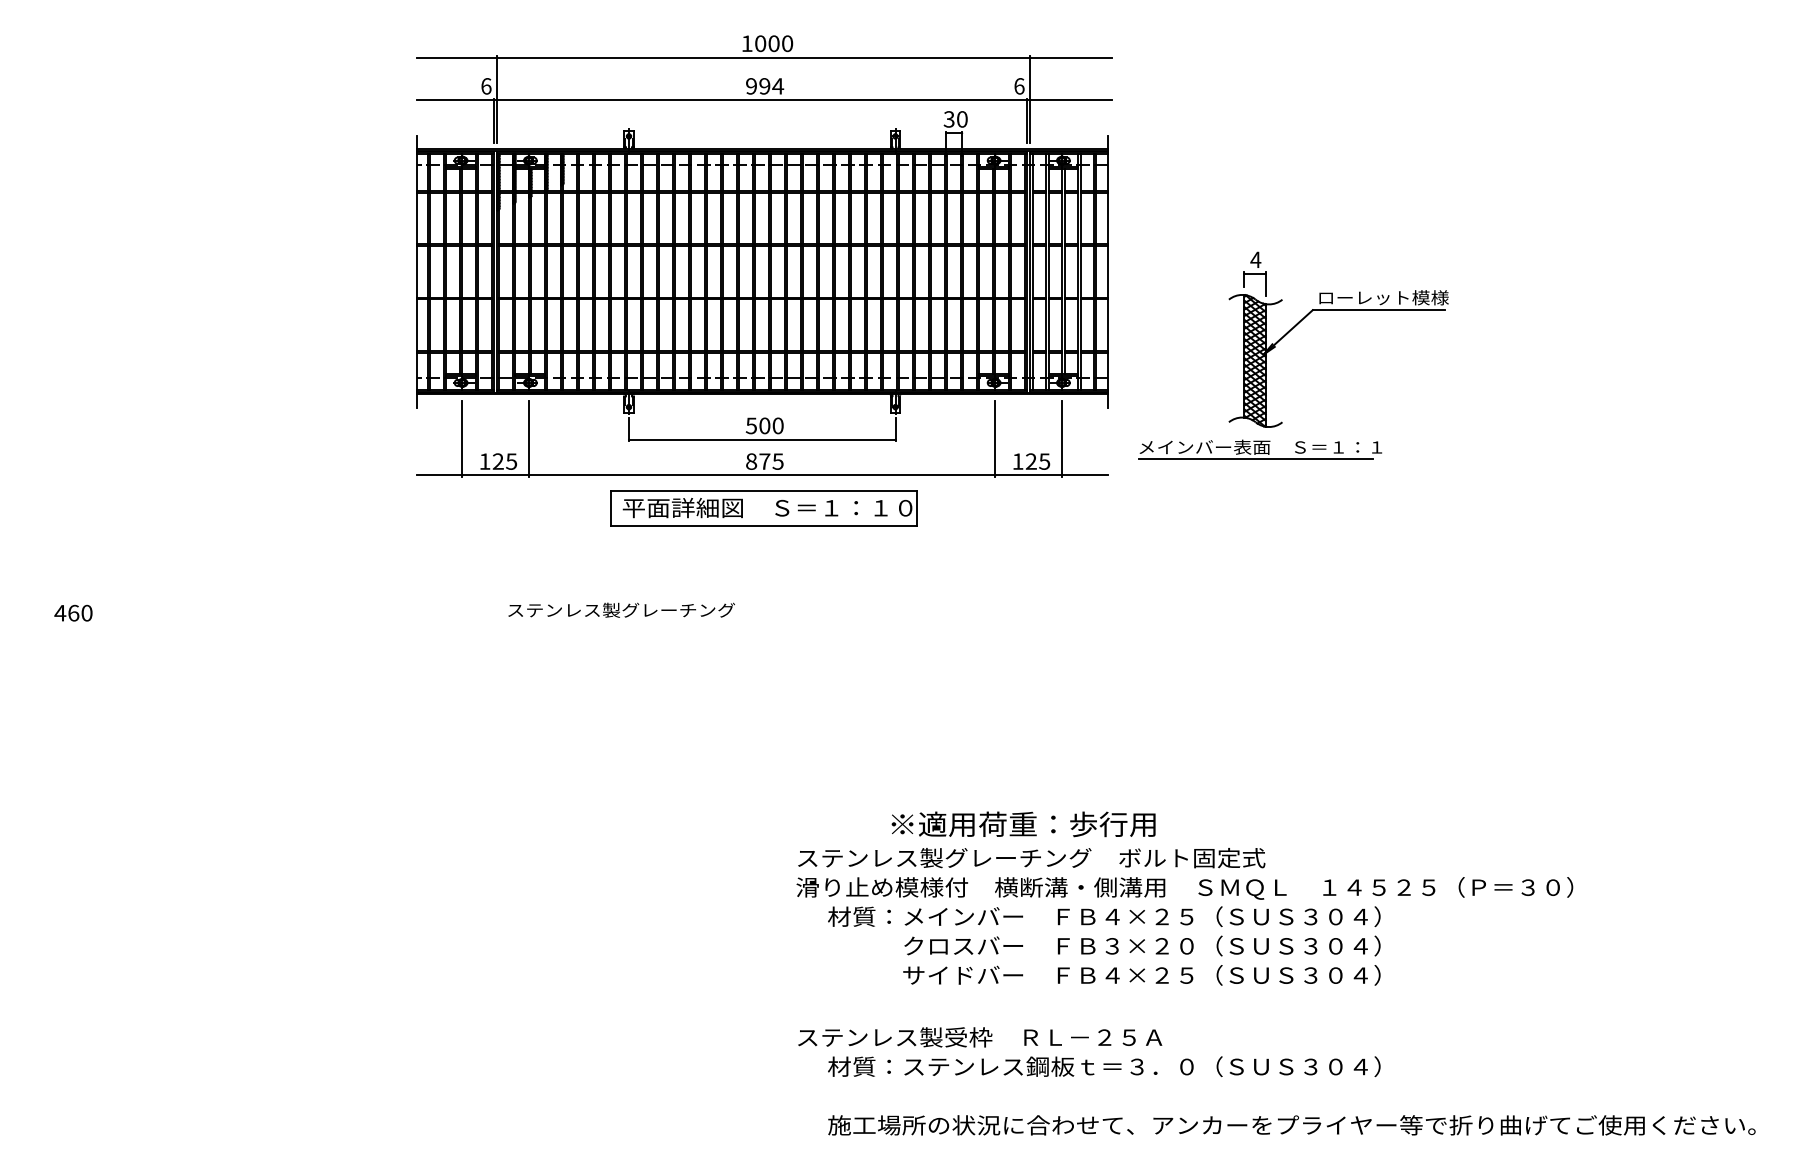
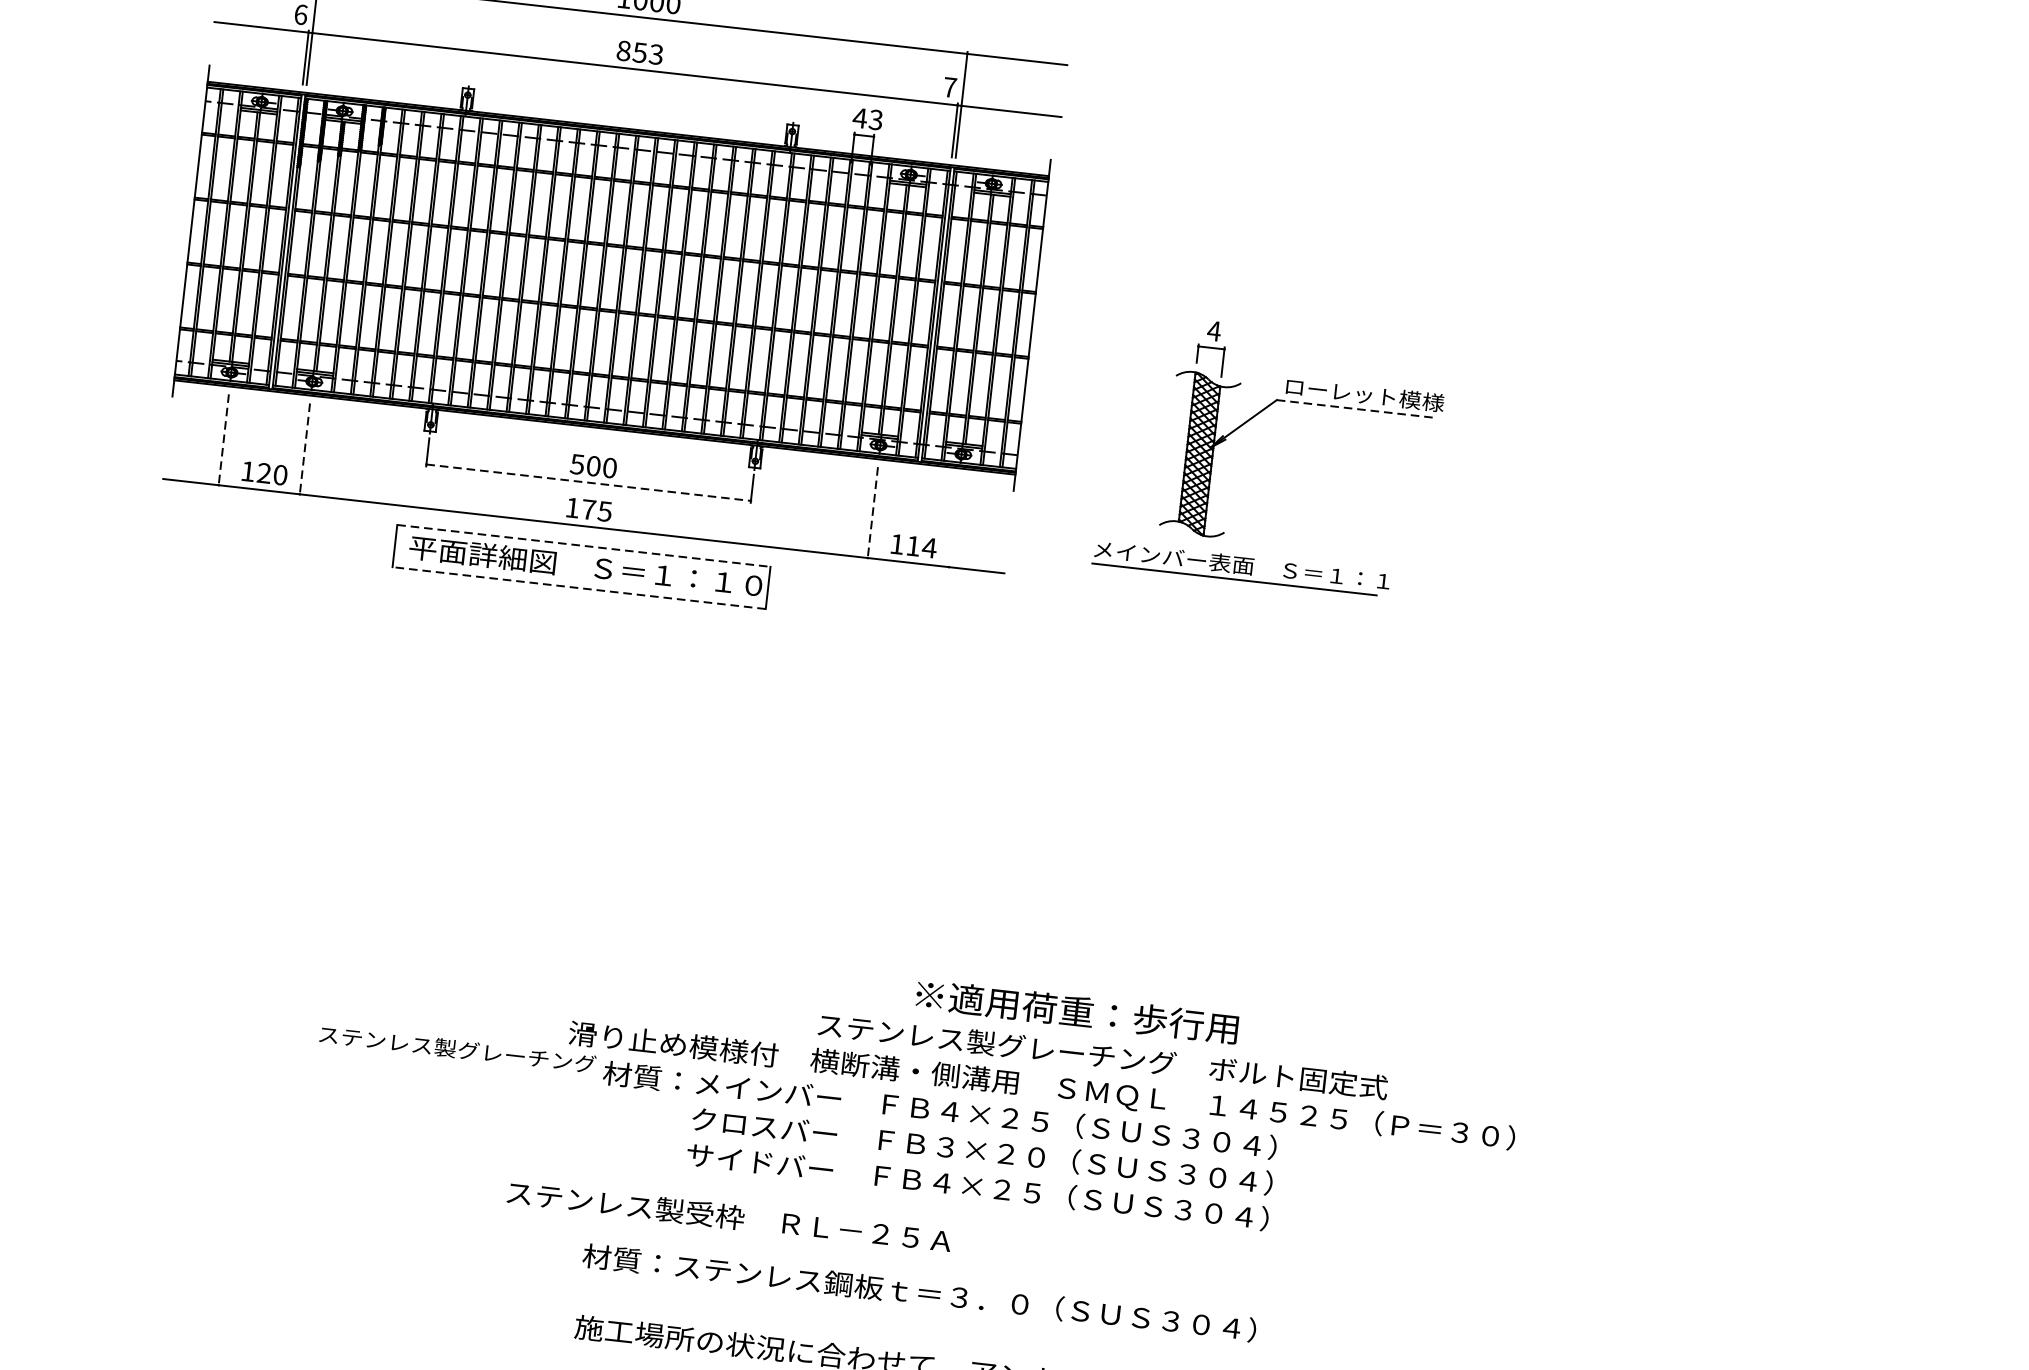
text: (765, 86) -> (640, 53), 994 -> 853
text: (1019, 86) -> (950, 87), 6 -> 7
text: (955, 119) -> (867, 119), 30 -> 43
line: (1378, 310) -> (1356, 409), solid -> dashed
line: (1062, 438) -> (954, 522), removed
line: (462, 439) -> (223, 441), solid -> dashed
line: (529, 439) -> (305, 450), solid -> dashed
line: (762, 439) -> (589, 482), solid -> dashed
line: (995, 439) -> (872, 514), solid -> dashed
part: (1259, 449) -> (1240, 567), moved
text: (511, 461) -> (280, 474), 125 -> 120
text: (751, 461) -> (572, 507), 875 -> 175
text: (1037, 461) -> (920, 546), 125 -> 114
line: (764, 491) -> (584, 546), solid -> dashed
line: (763, 526) -> (578, 588), solid -> dashed
text: (621, 609) -> (457, 1048), moved
text: (1023, 824) -> (1077, 1011), moved
text: (1031, 858) -> (1102, 1056), moved
text: (980, 1037) -> (729, 1217), moved

